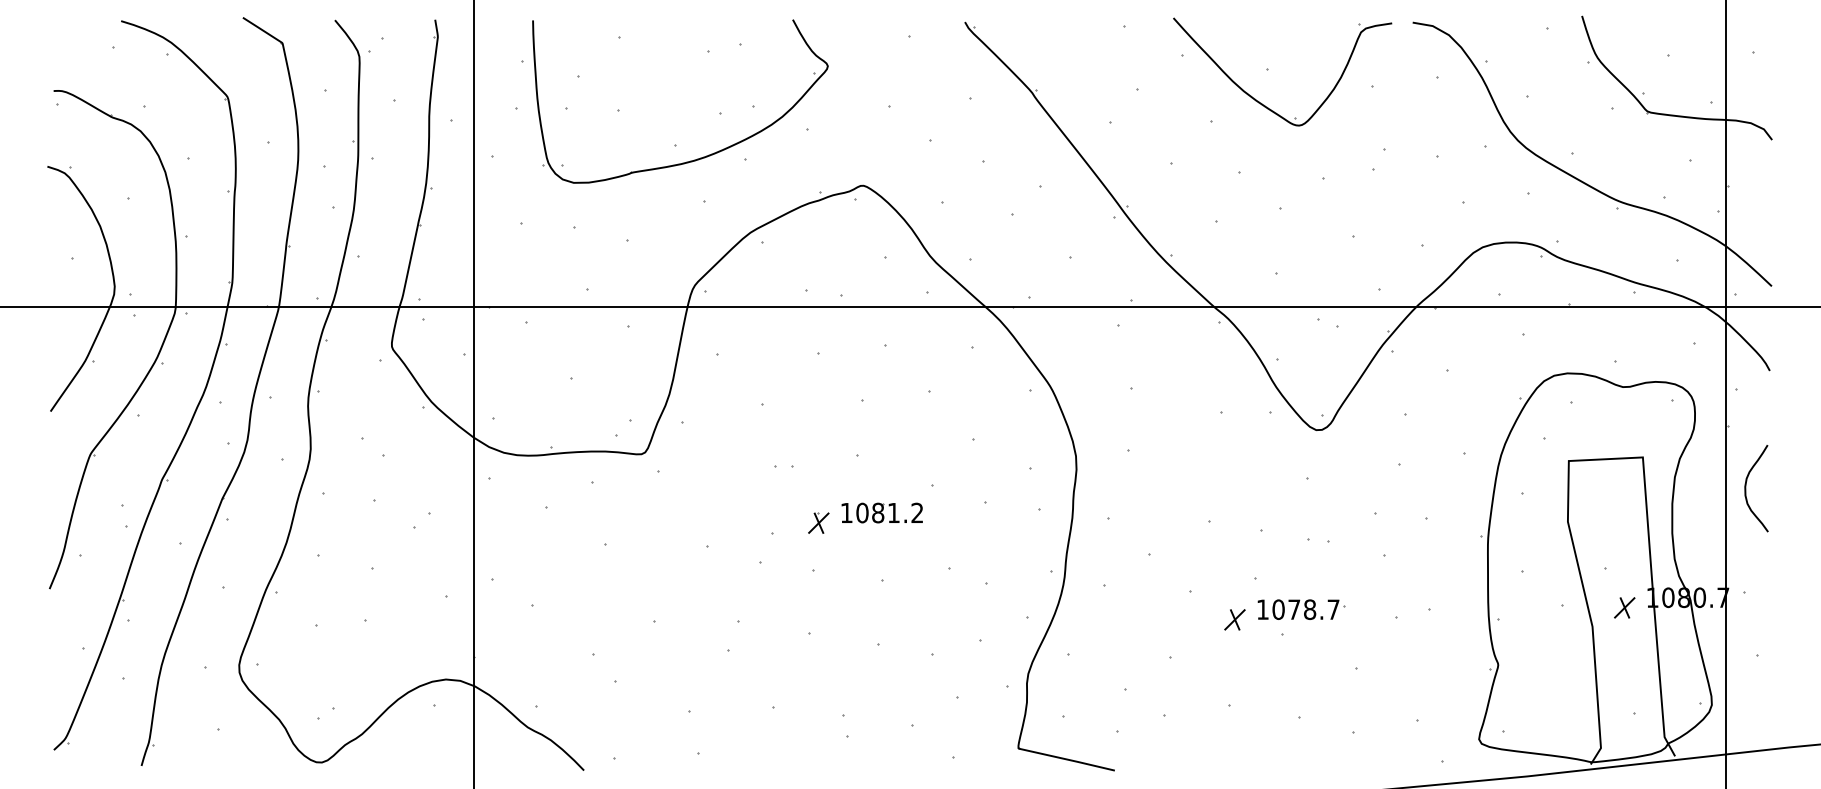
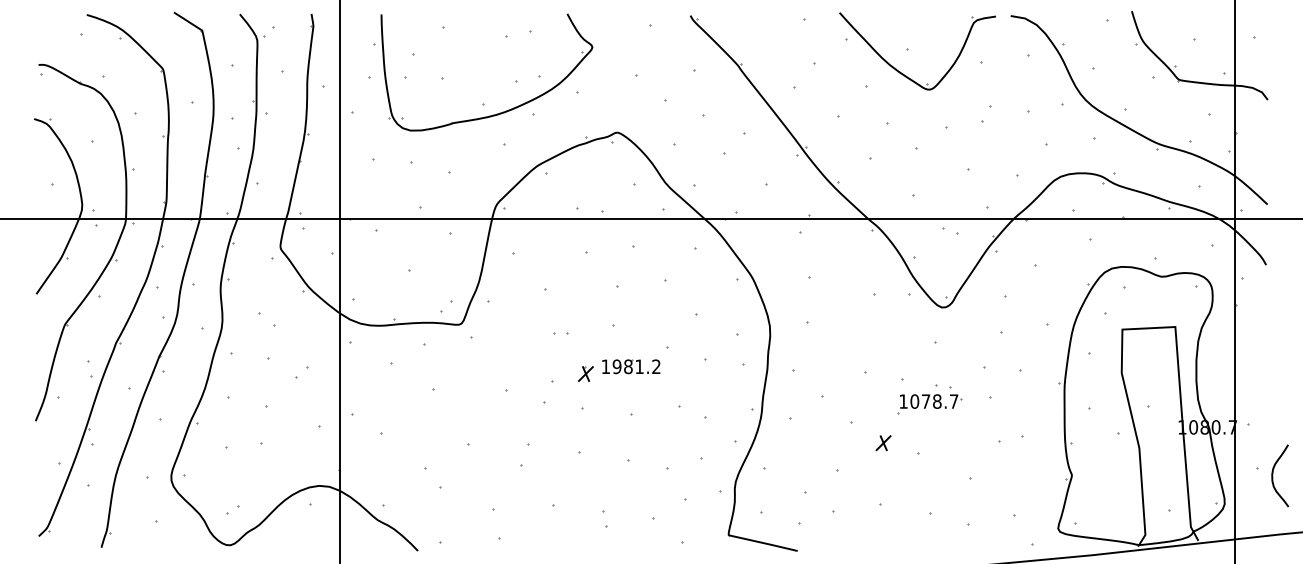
curve: (1746, 488) -> (1273, 475), moved
text: (862, 513) -> (617, 367), 1081.2 -> 1981.2
part: (1624, 607) -> (1162, 434), removed
part: (1301, 609) -> (931, 401), moved

